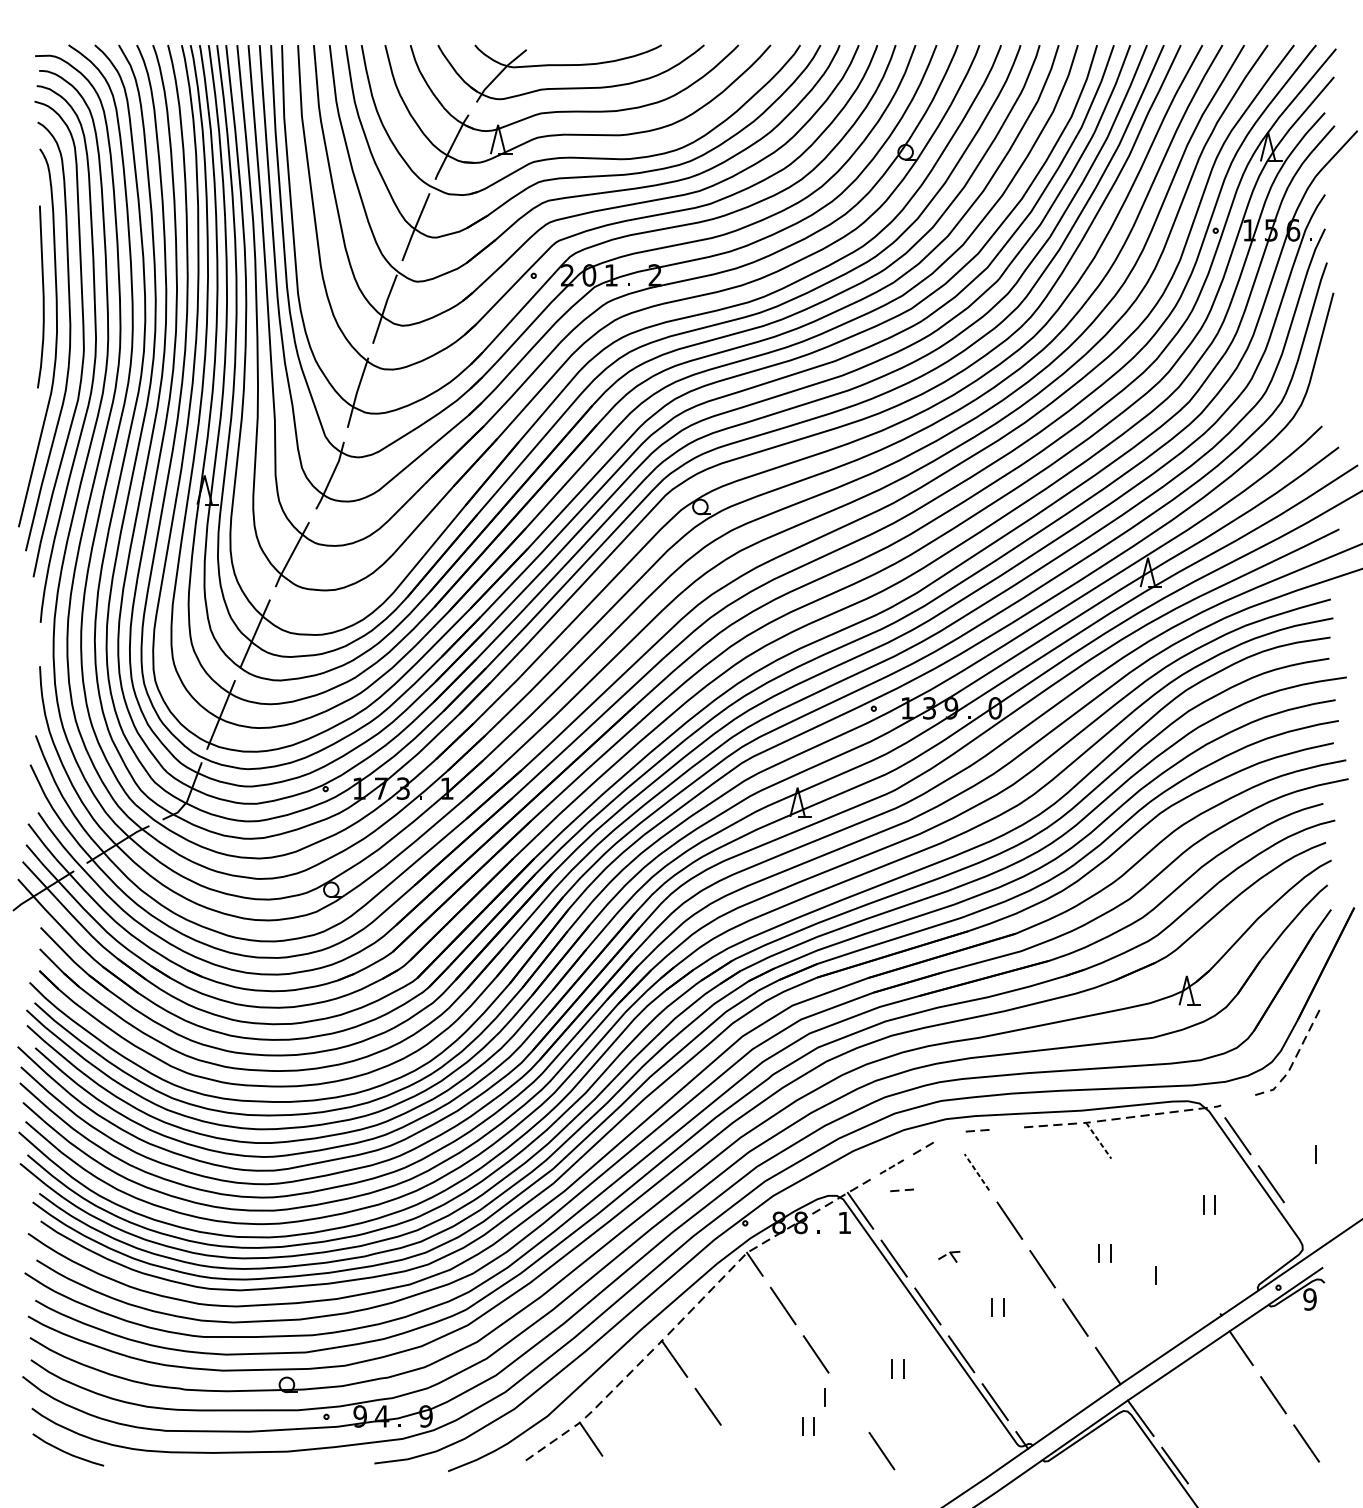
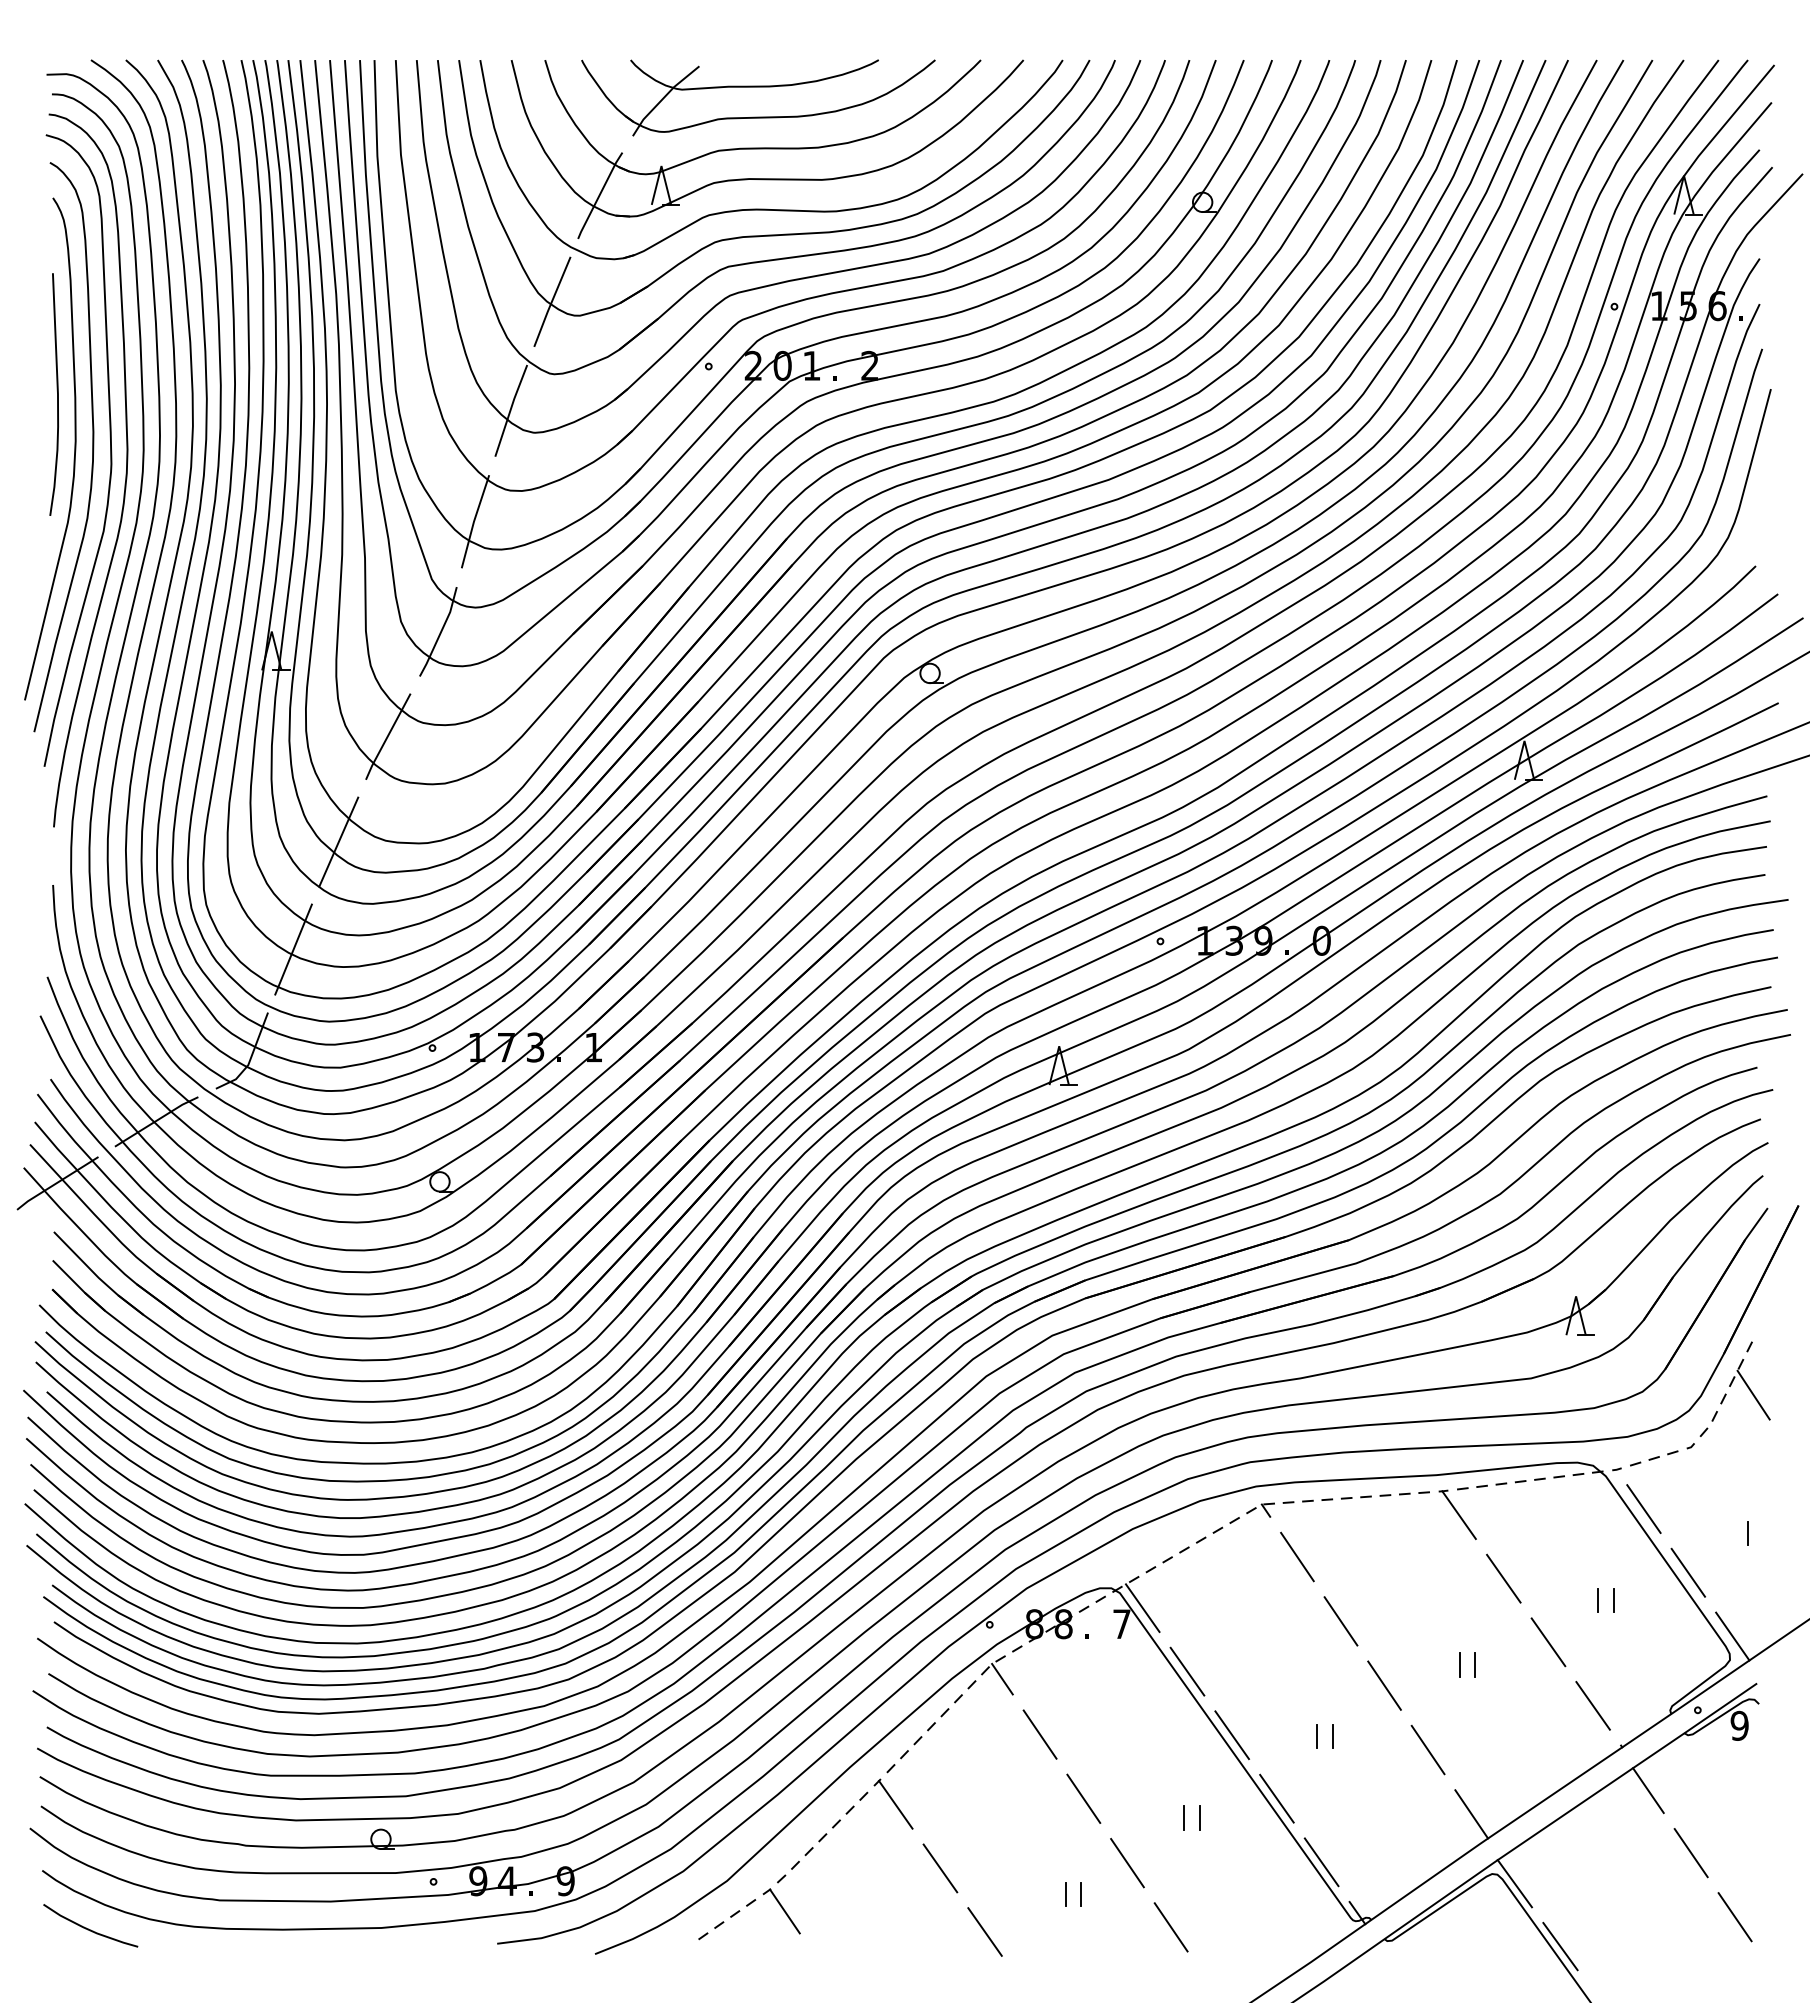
line: (1320, 1049) -> (1753, 1394), added
part: (1238, 1100) -> (1644, 1461), added
line: (1099, 1141) -> (1459, 1515), dashed -> solid
part: (891, 1166) -> (1184, 1549), size x1.43
line: (977, 1171) -> (1297, 1556), dashed -> solid
line: (1132, 1188) -> (1503, 1578), added
part: (901, 1189) -> (1336, 1498), moved
text: (844, 1222) -> (1121, 1623), 1 -> 7
line: (1304, 1232) -> (1732, 1636), added
line: (1166, 1236) -> (1548, 1642), added
part: (949, 1256) -> (1260, 1509), moved
line: (1155, 1275) -> (1534, 1693), removed
line: (1199, 1284) -> (1592, 1705), added
line: (824, 1397) -> (1094, 1855), removed
line: (849, 1403) -> (1127, 1863), added
line: (741, 1454) -> (984, 1931), added

